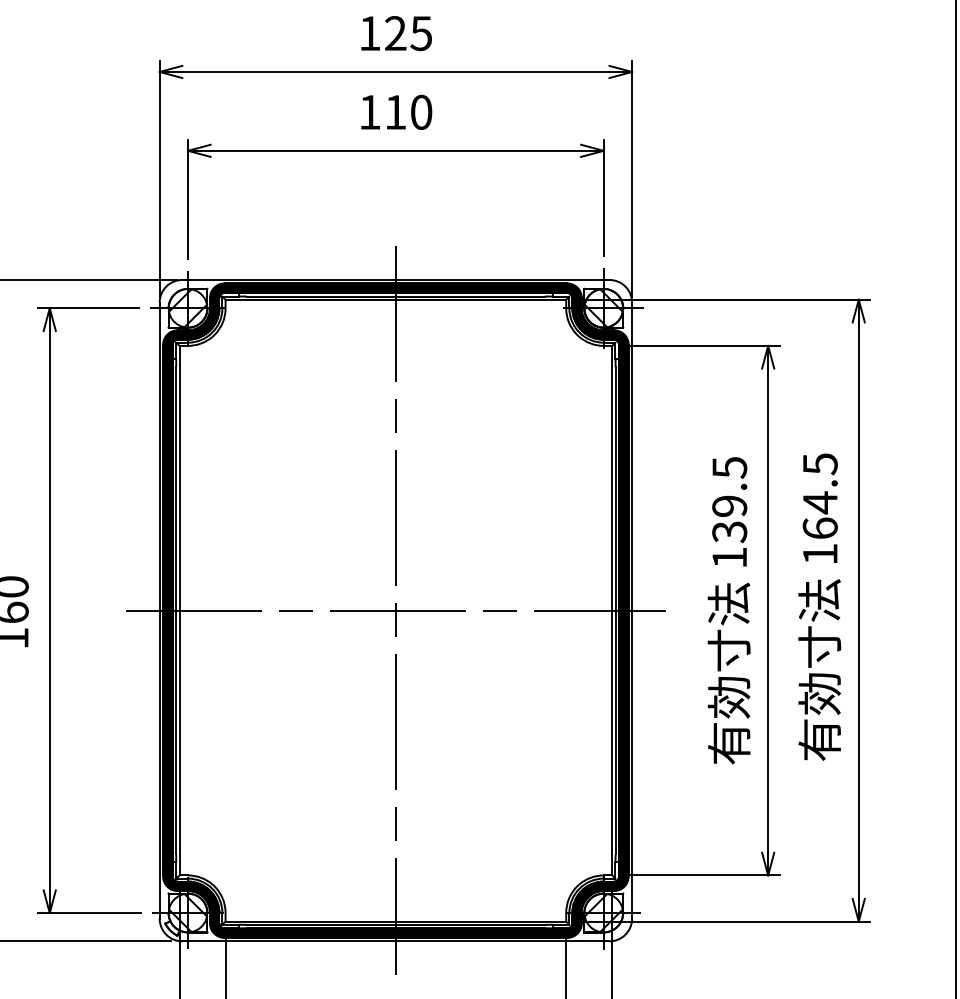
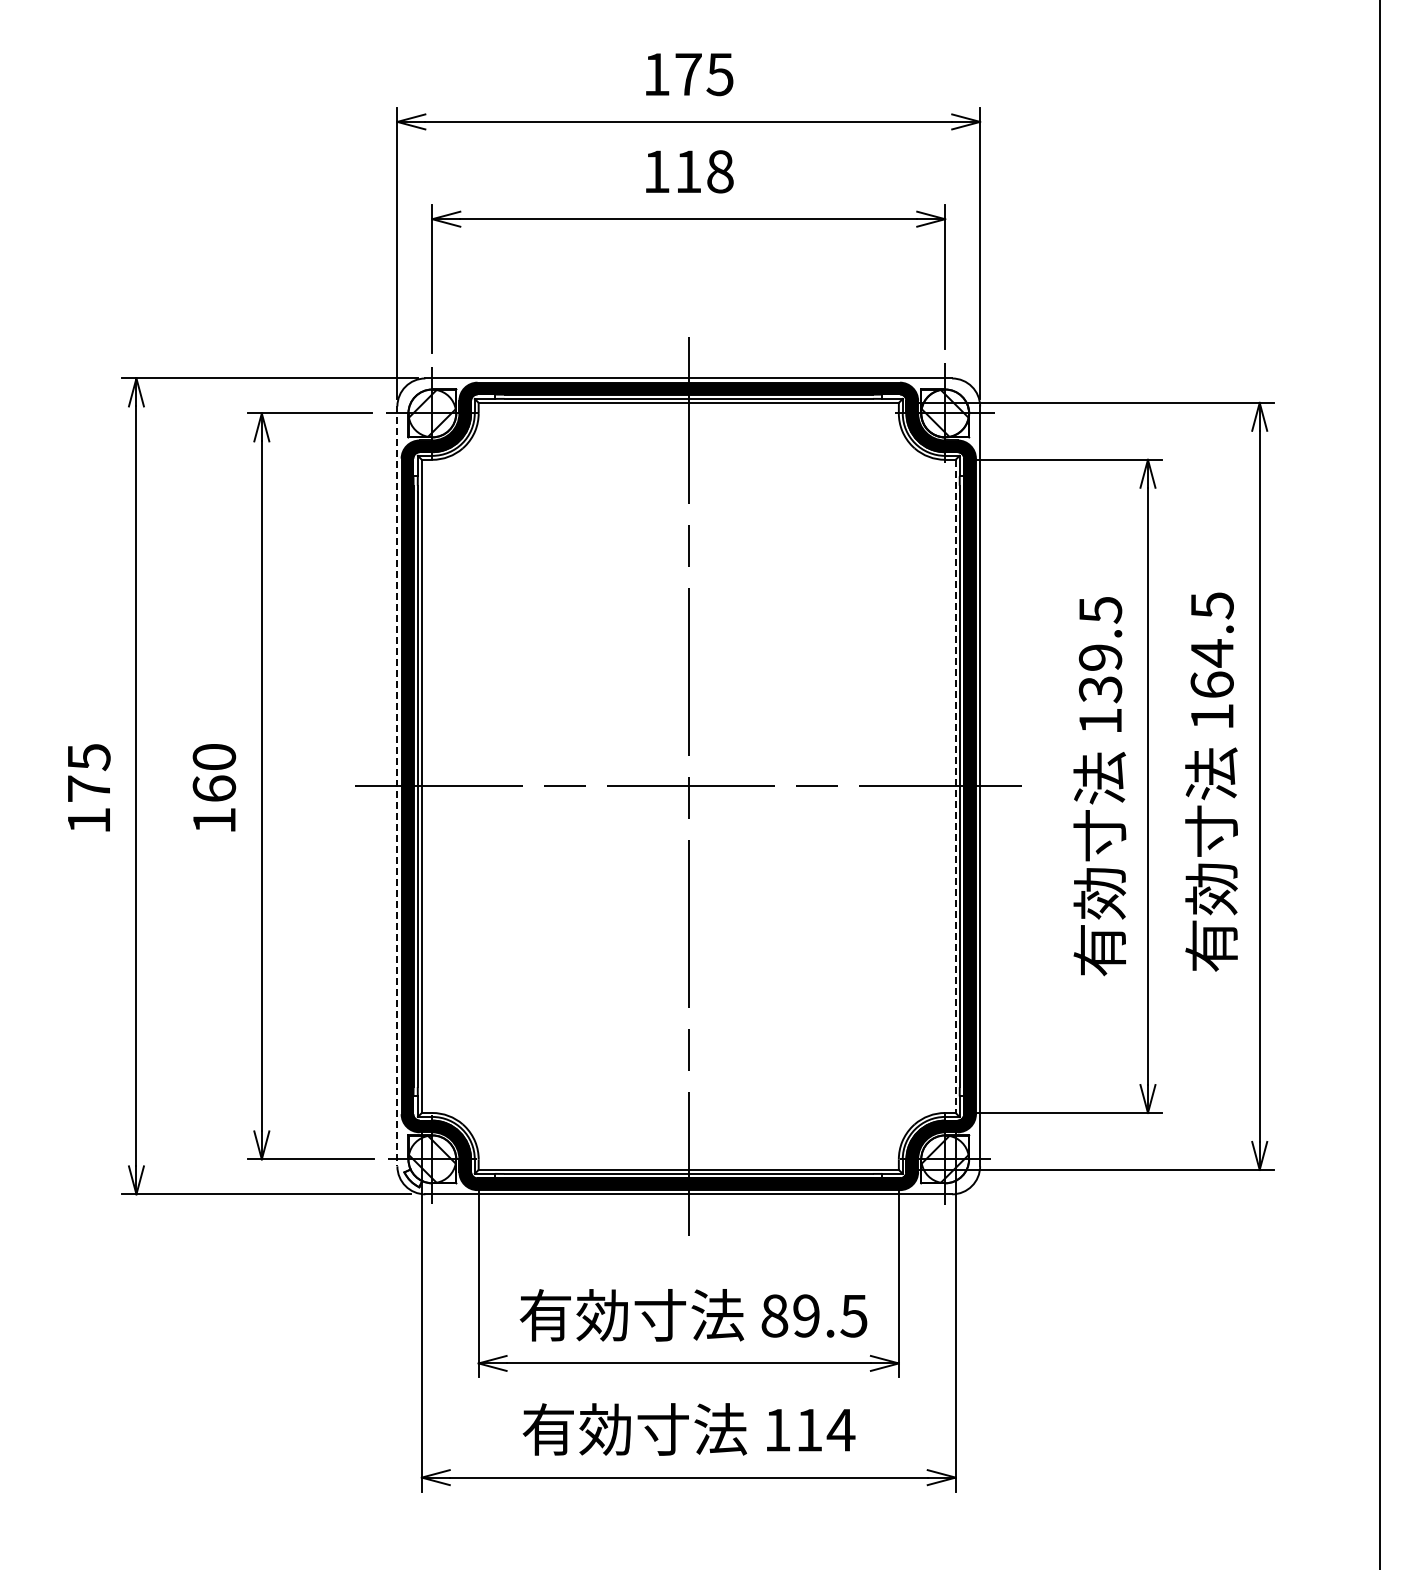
text: (395, 32) -> (688, 73), 125 -> 175
text: (421, 112) -> (720, 171), 110 -> 118
line: (159, 610) -> (397, 786), solid -> dashed
line: (612, 610) -> (955, 786), solid -> dashed

